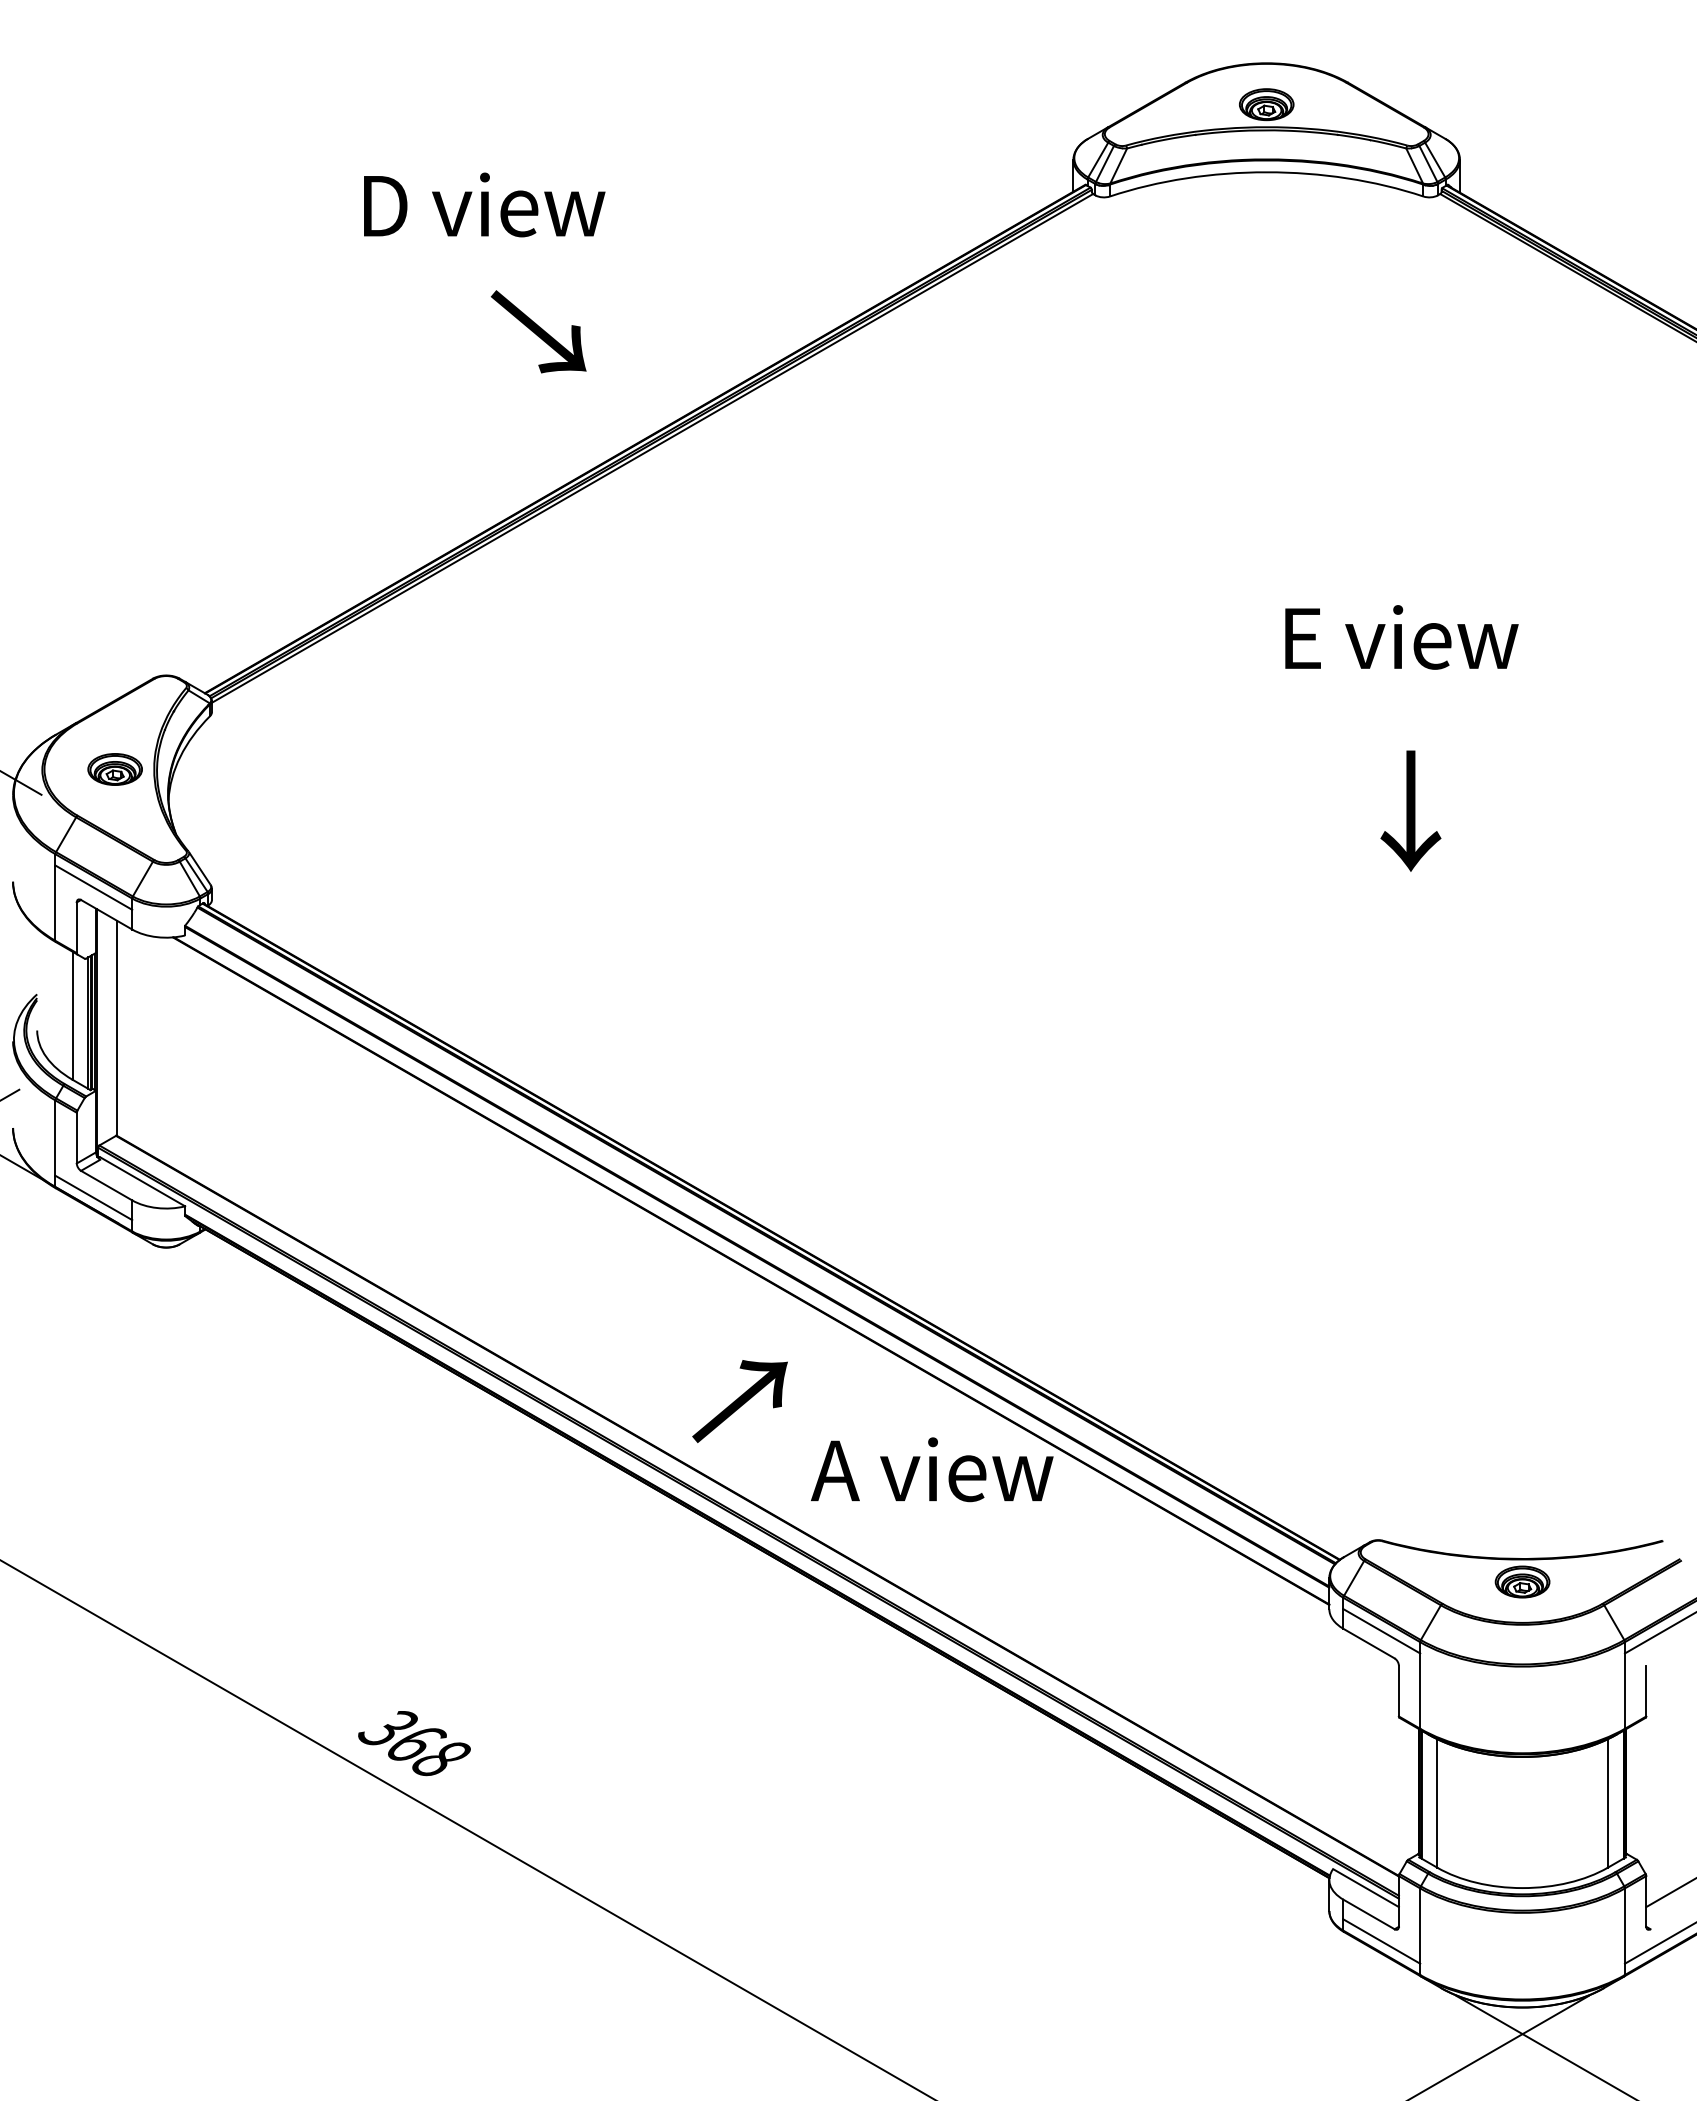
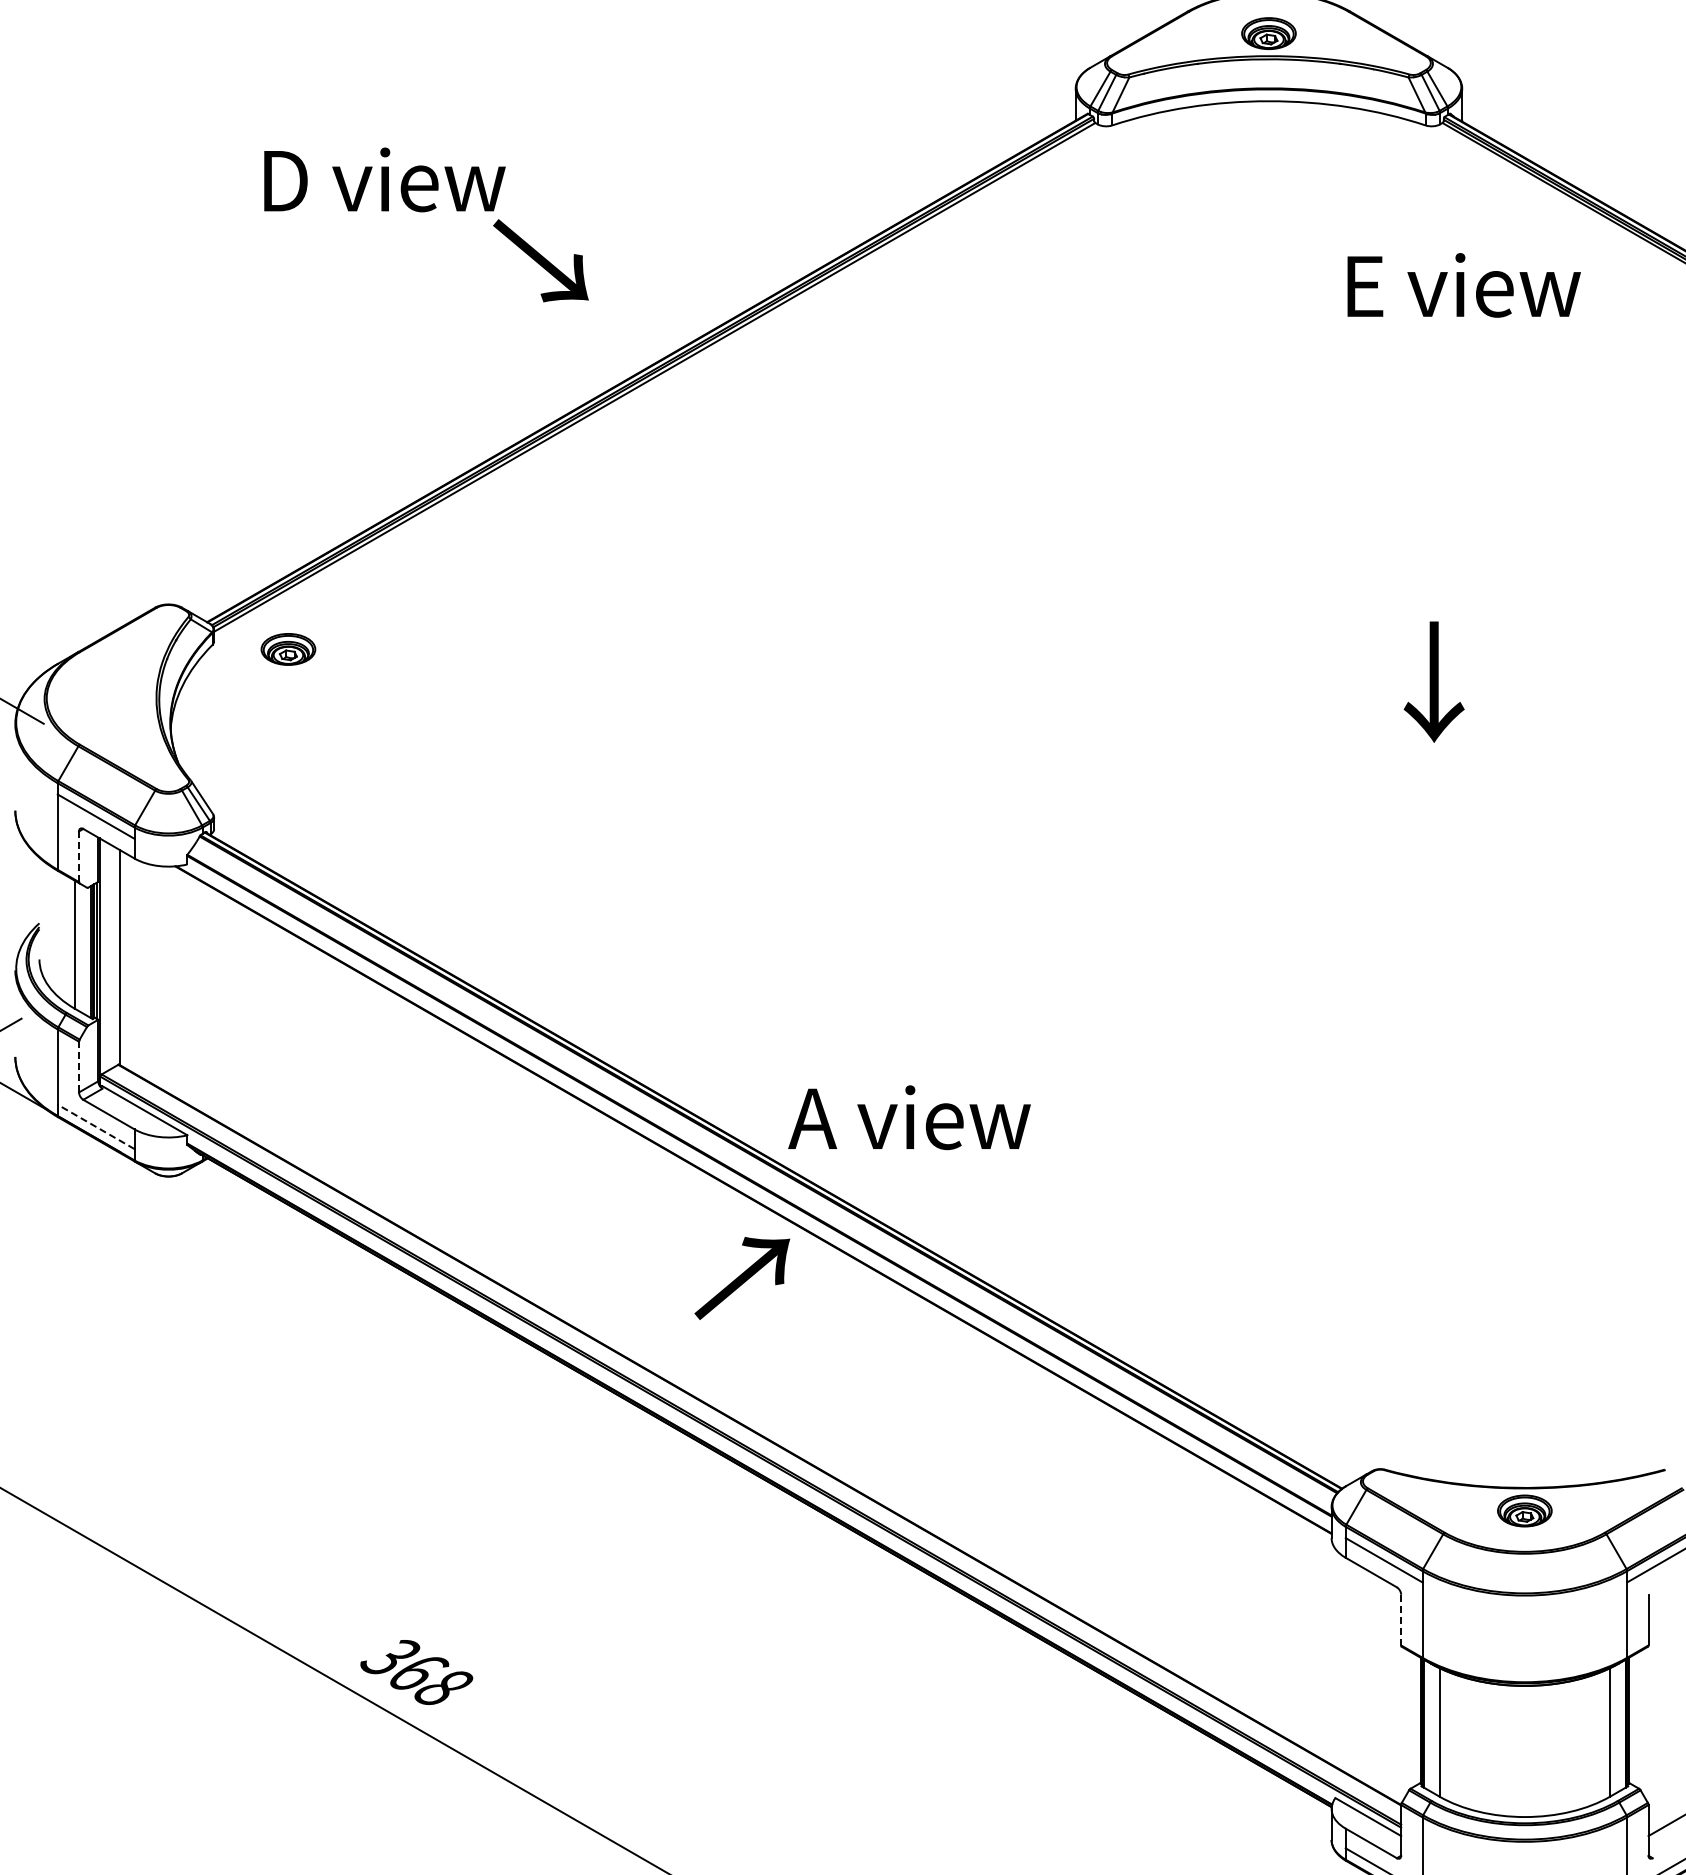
text: (484, 204) -> (384, 179), moved
text: (1401, 637) -> (1463, 285), moved
part: (114, 769) -> (287, 649), moved
text: (1410, 810) -> (1433, 681), moved
line: (76, 928) -> (78, 857), solid -> dashed
line: (76, 1137) -> (78, 1066), solid -> dashed
line: (93, 1197) -> (95, 1126), solid -> dashed
text: (739, 1401) -> (741, 1278), moved
text: (932, 1469) -> (909, 1117), moved
line: (1398, 1691) -> (1400, 1620), solid -> dashed

